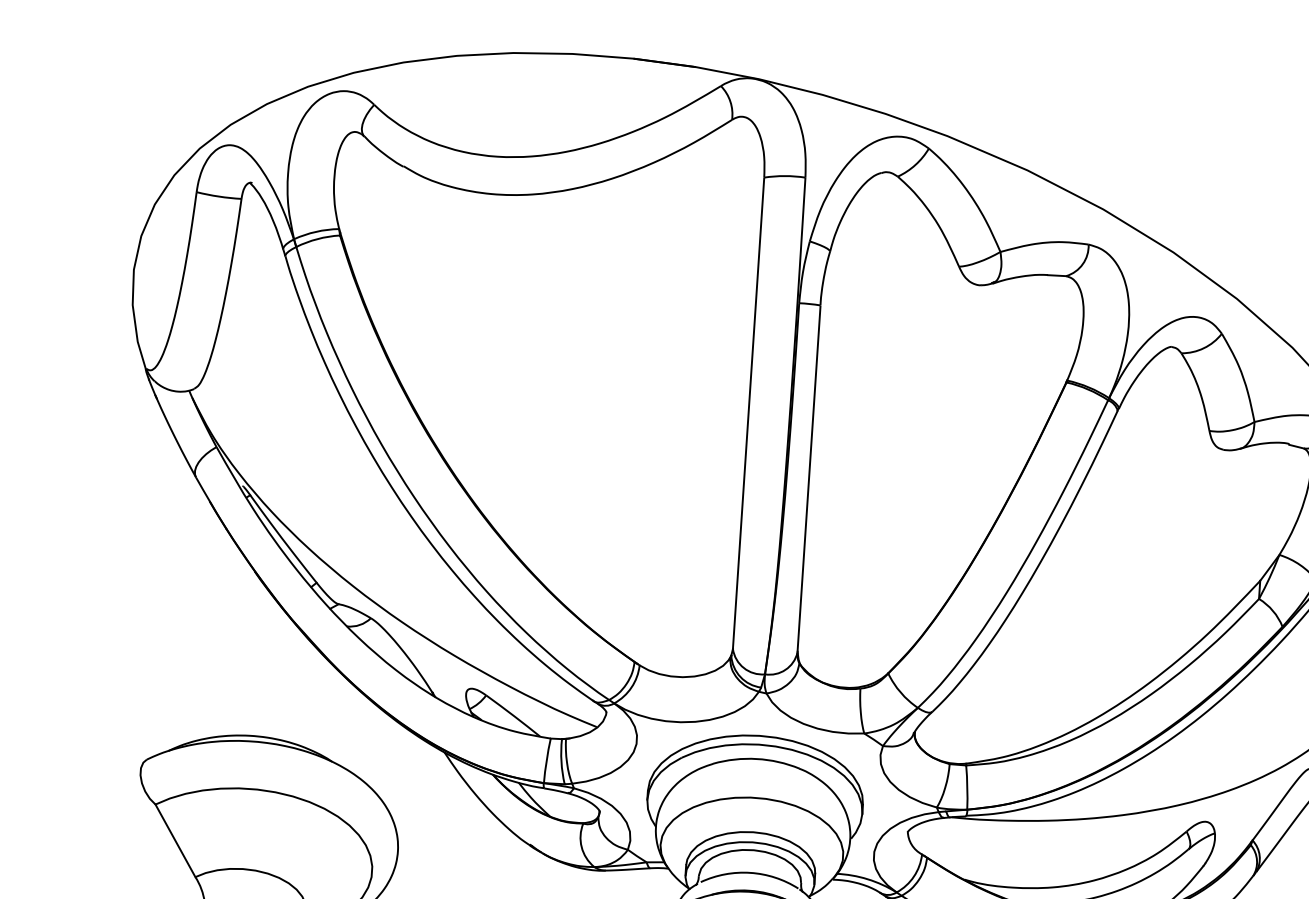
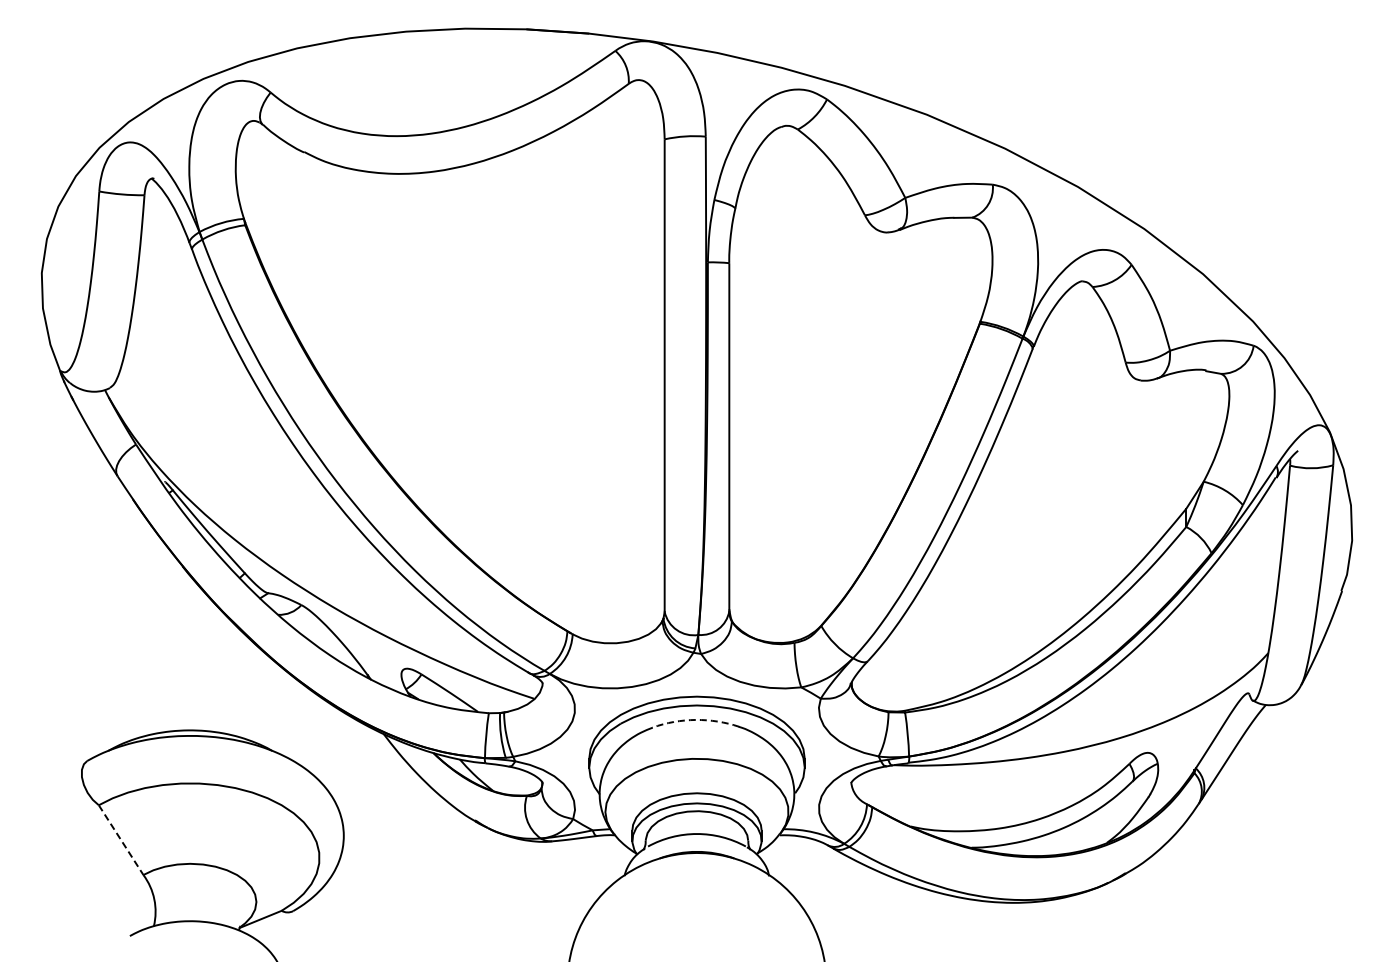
arc: (756, 758) -> (695, 719), solid -> dashed
line: (175, 841) -> (121, 840), solid -> dashed

